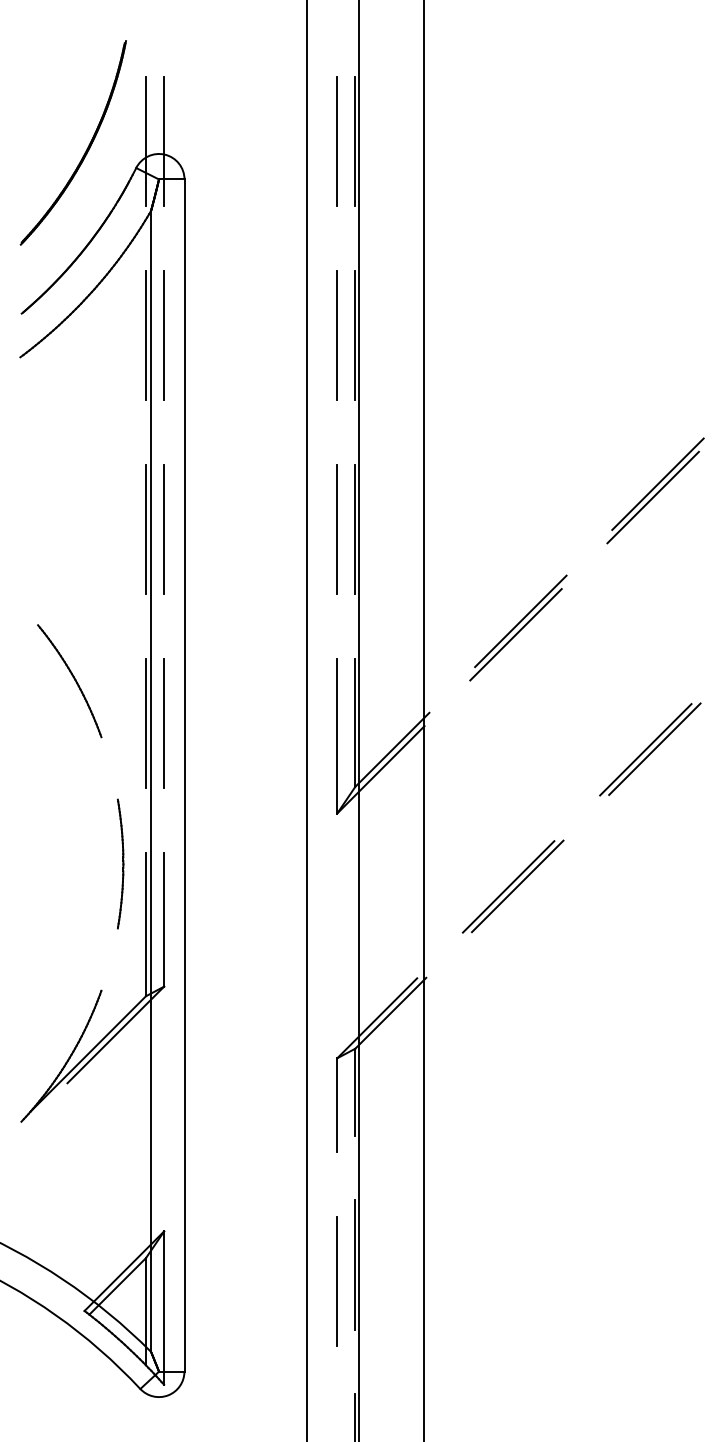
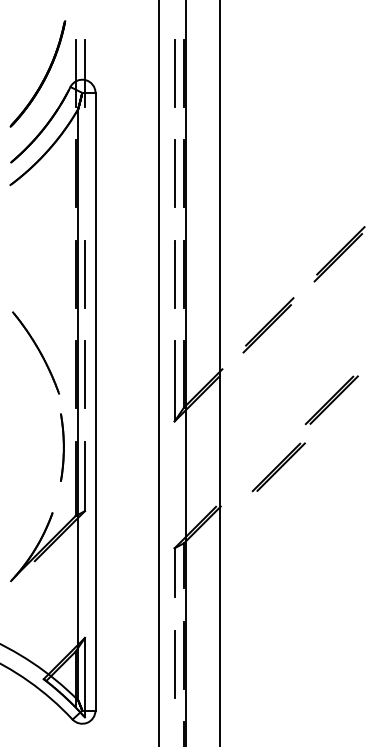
line: (163, 334) -> (84, 173), removed
part: (68, 680) -> (35, 352), size x1.4
part: (649, 749) -> (331, 400), moved
part: (512, 886) -> (278, 467), moved

